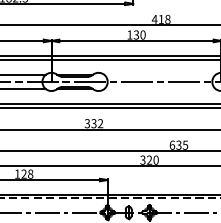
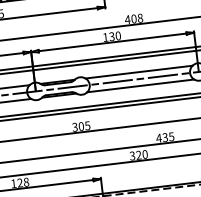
text: (160, 18) -> (133, 18), 418 -> 408
line: (159, 74) -> (138, 71), added
line: (159, 89) -> (140, 86), added
text: (97, 123) -> (84, 126), 332 -> 305
text: (171, 144) -> (158, 137), 635 -> 435

